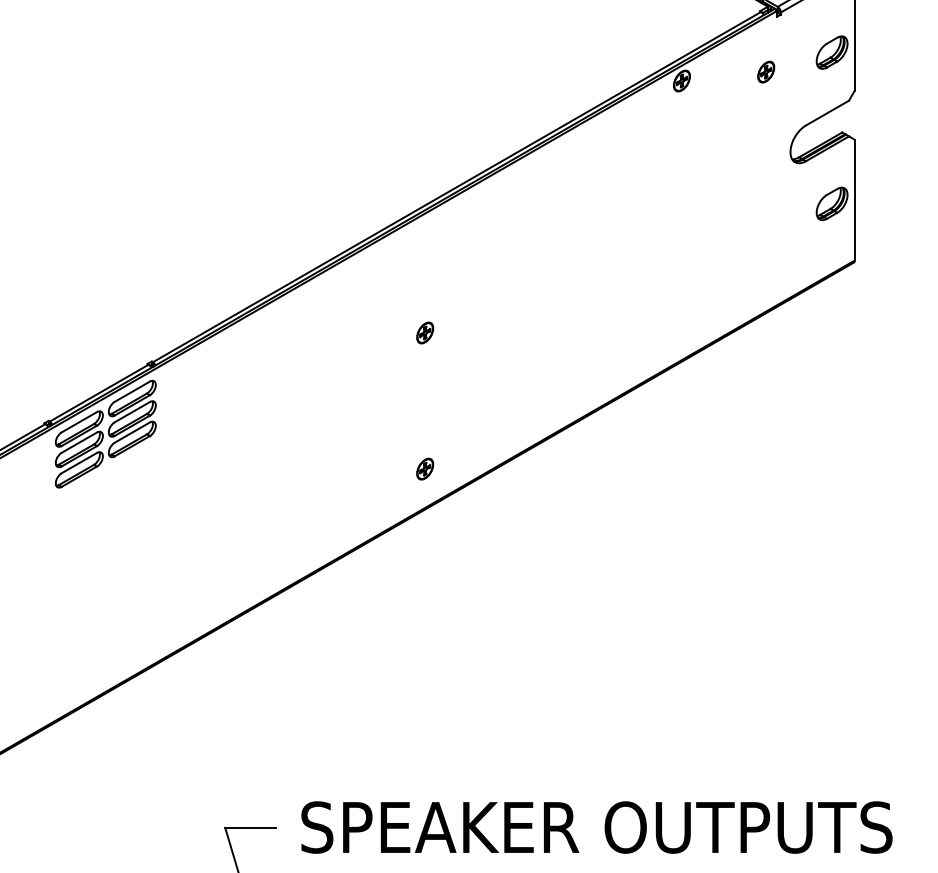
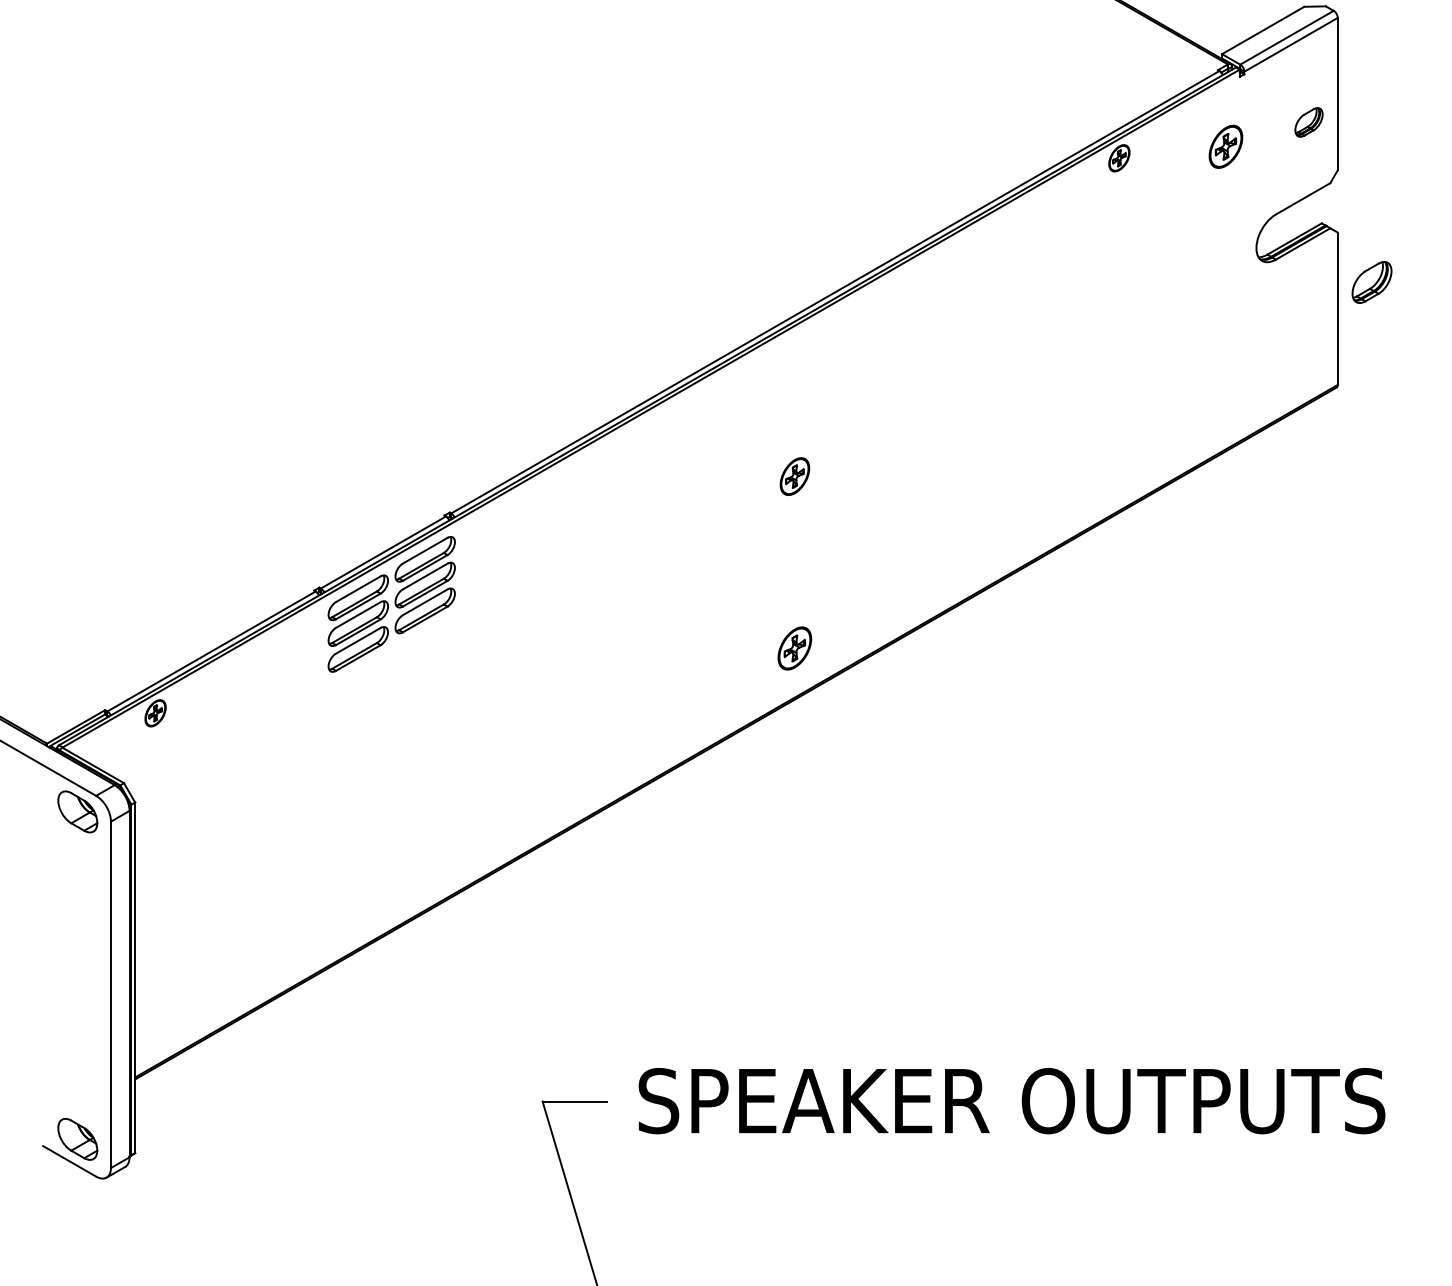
part: (831, 52) -> (1308, 122), size x0.7
part: (765, 72) -> (1225, 147), size x1.6
part: (831, 203) -> (1371, 282), moved
part: (425, 332) -> (795, 476), size x1.4
part: (425, 469) -> (795, 648), size x1.6

